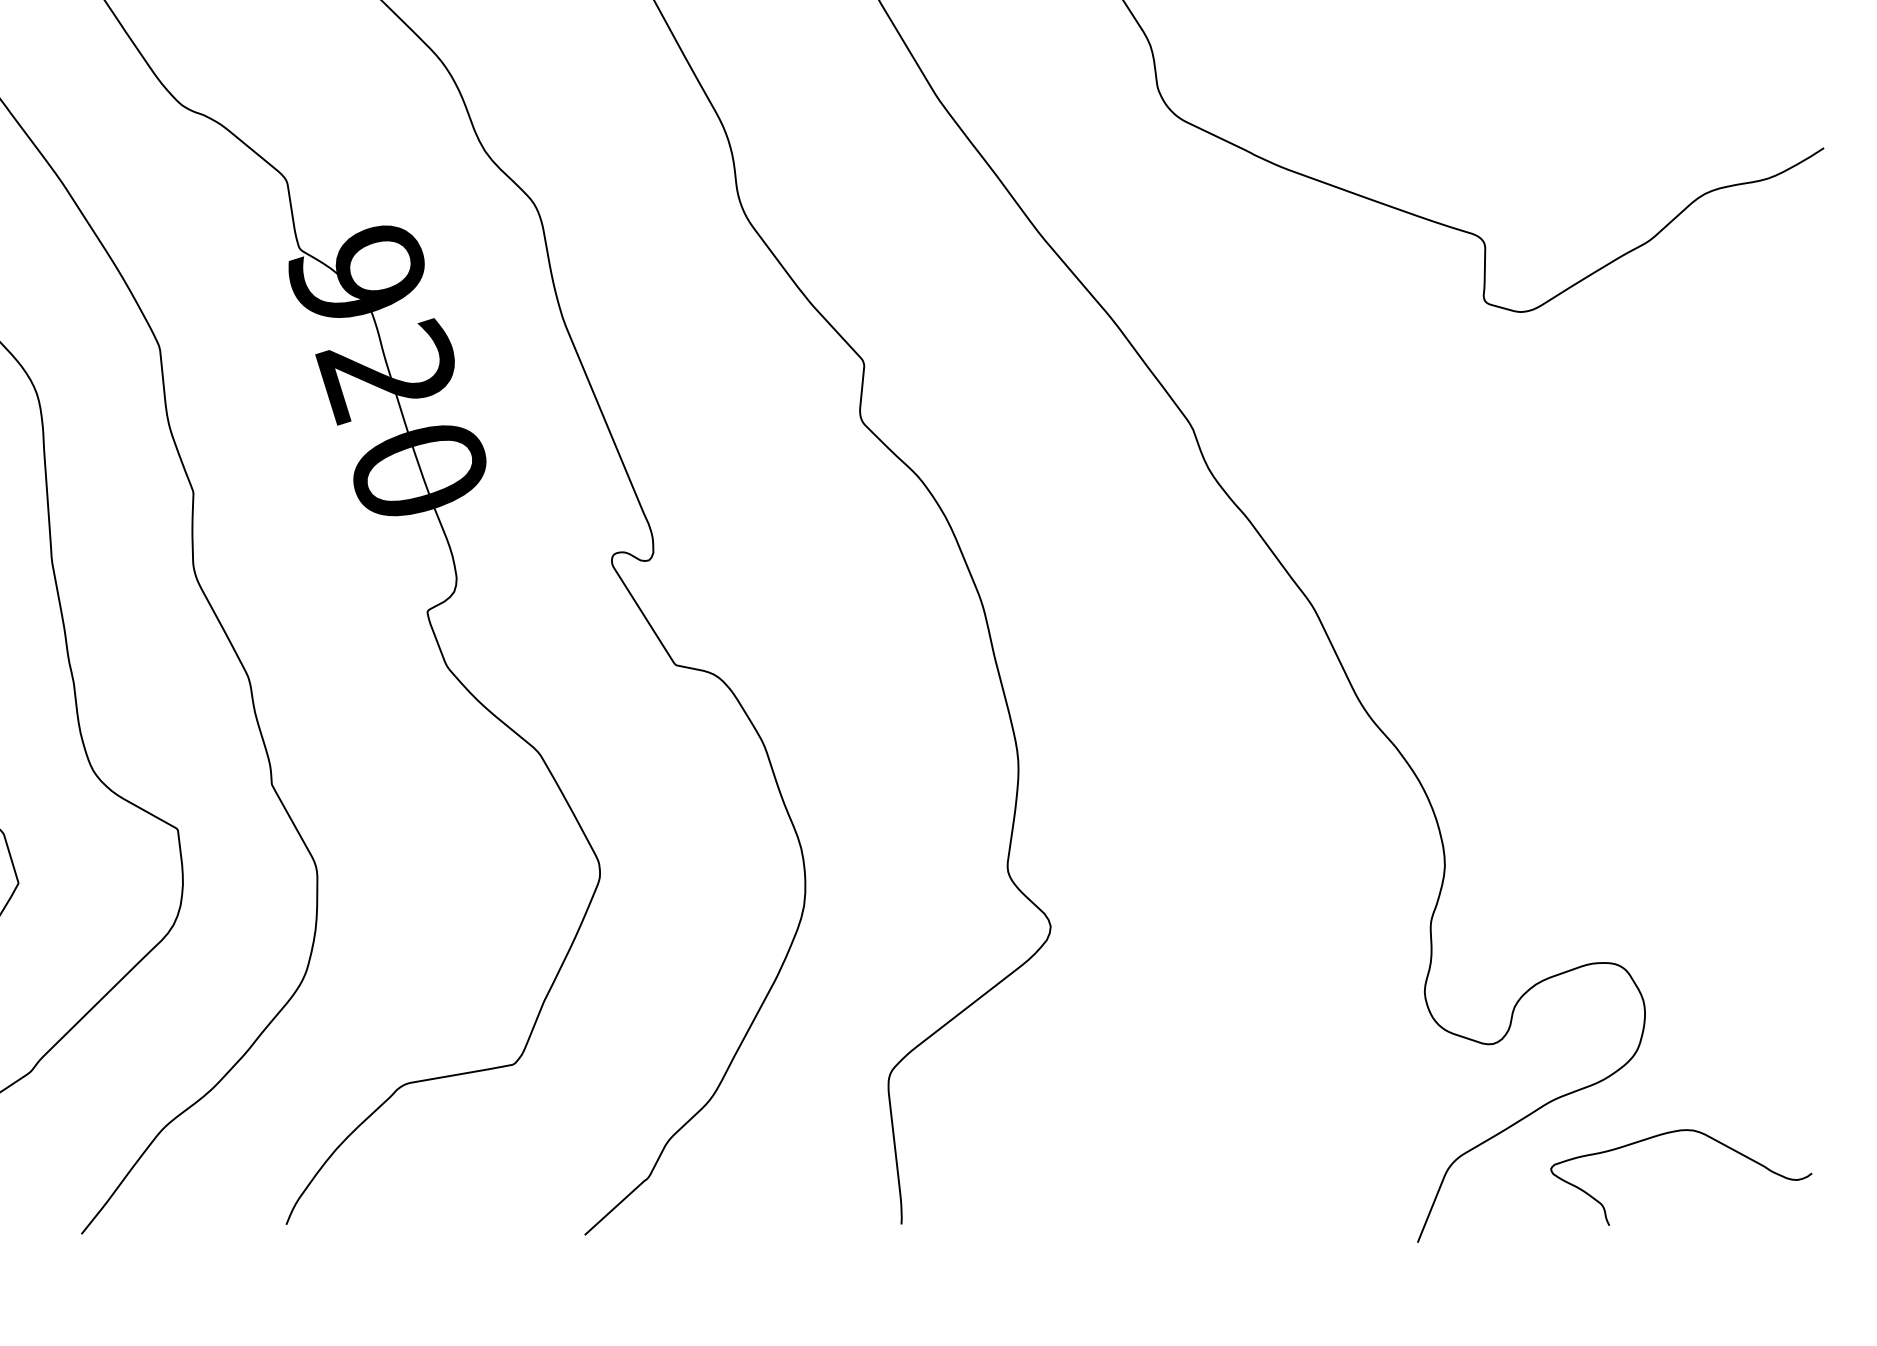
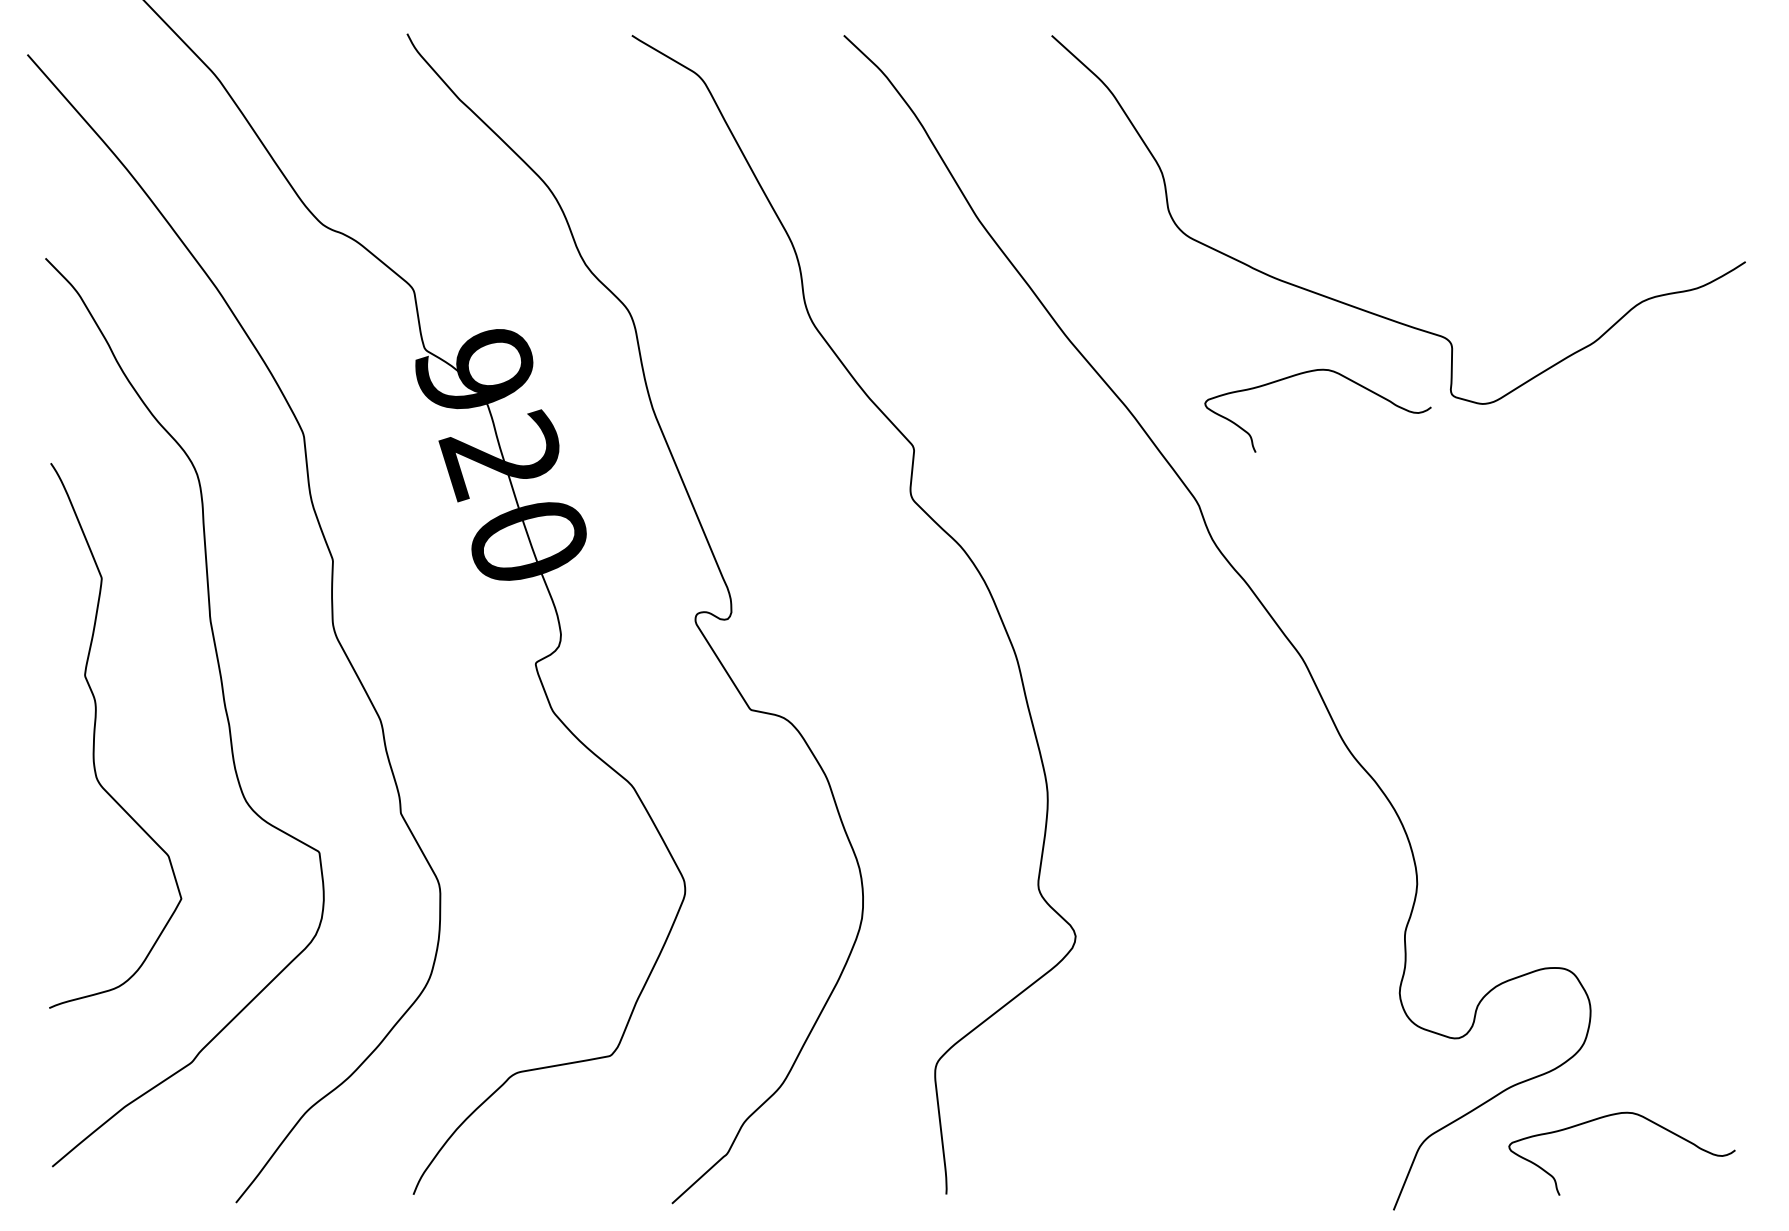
curve: (1321, 275) -> (1310, 372), added

